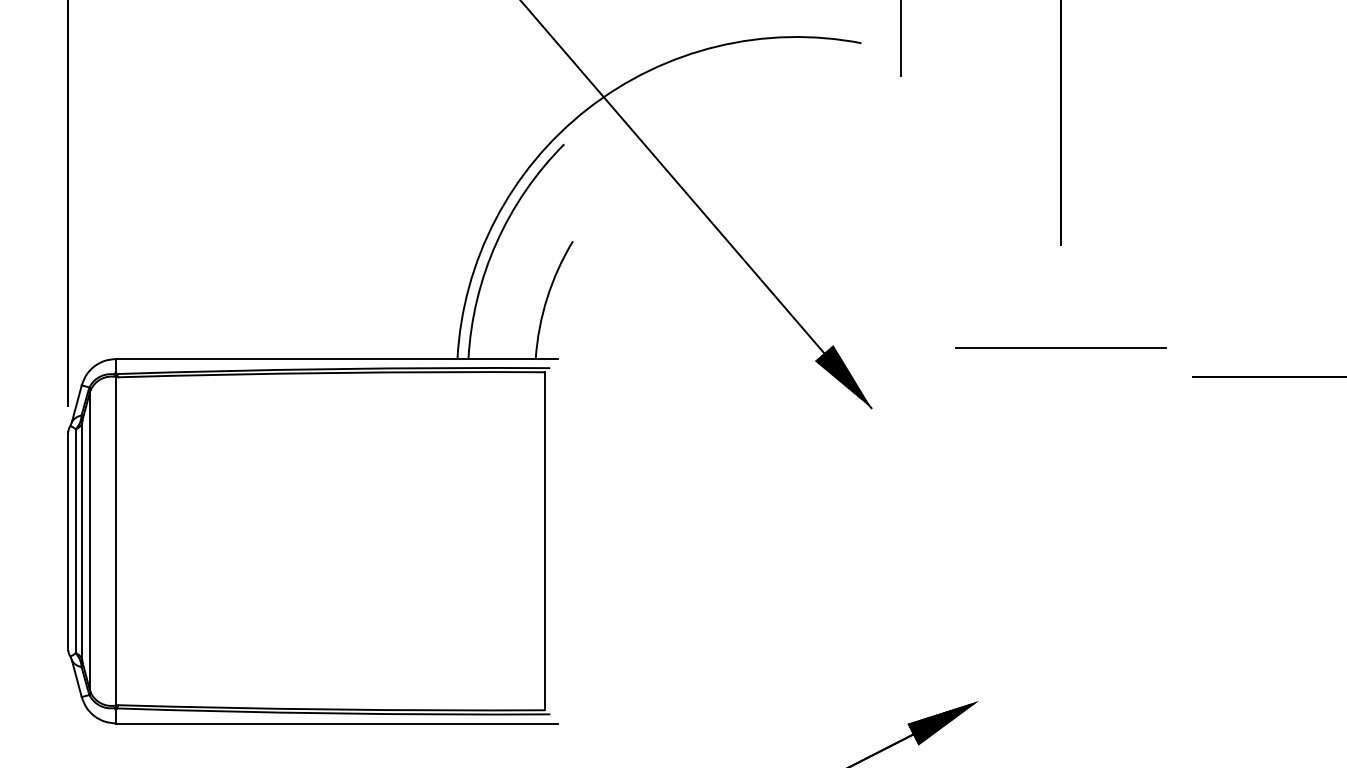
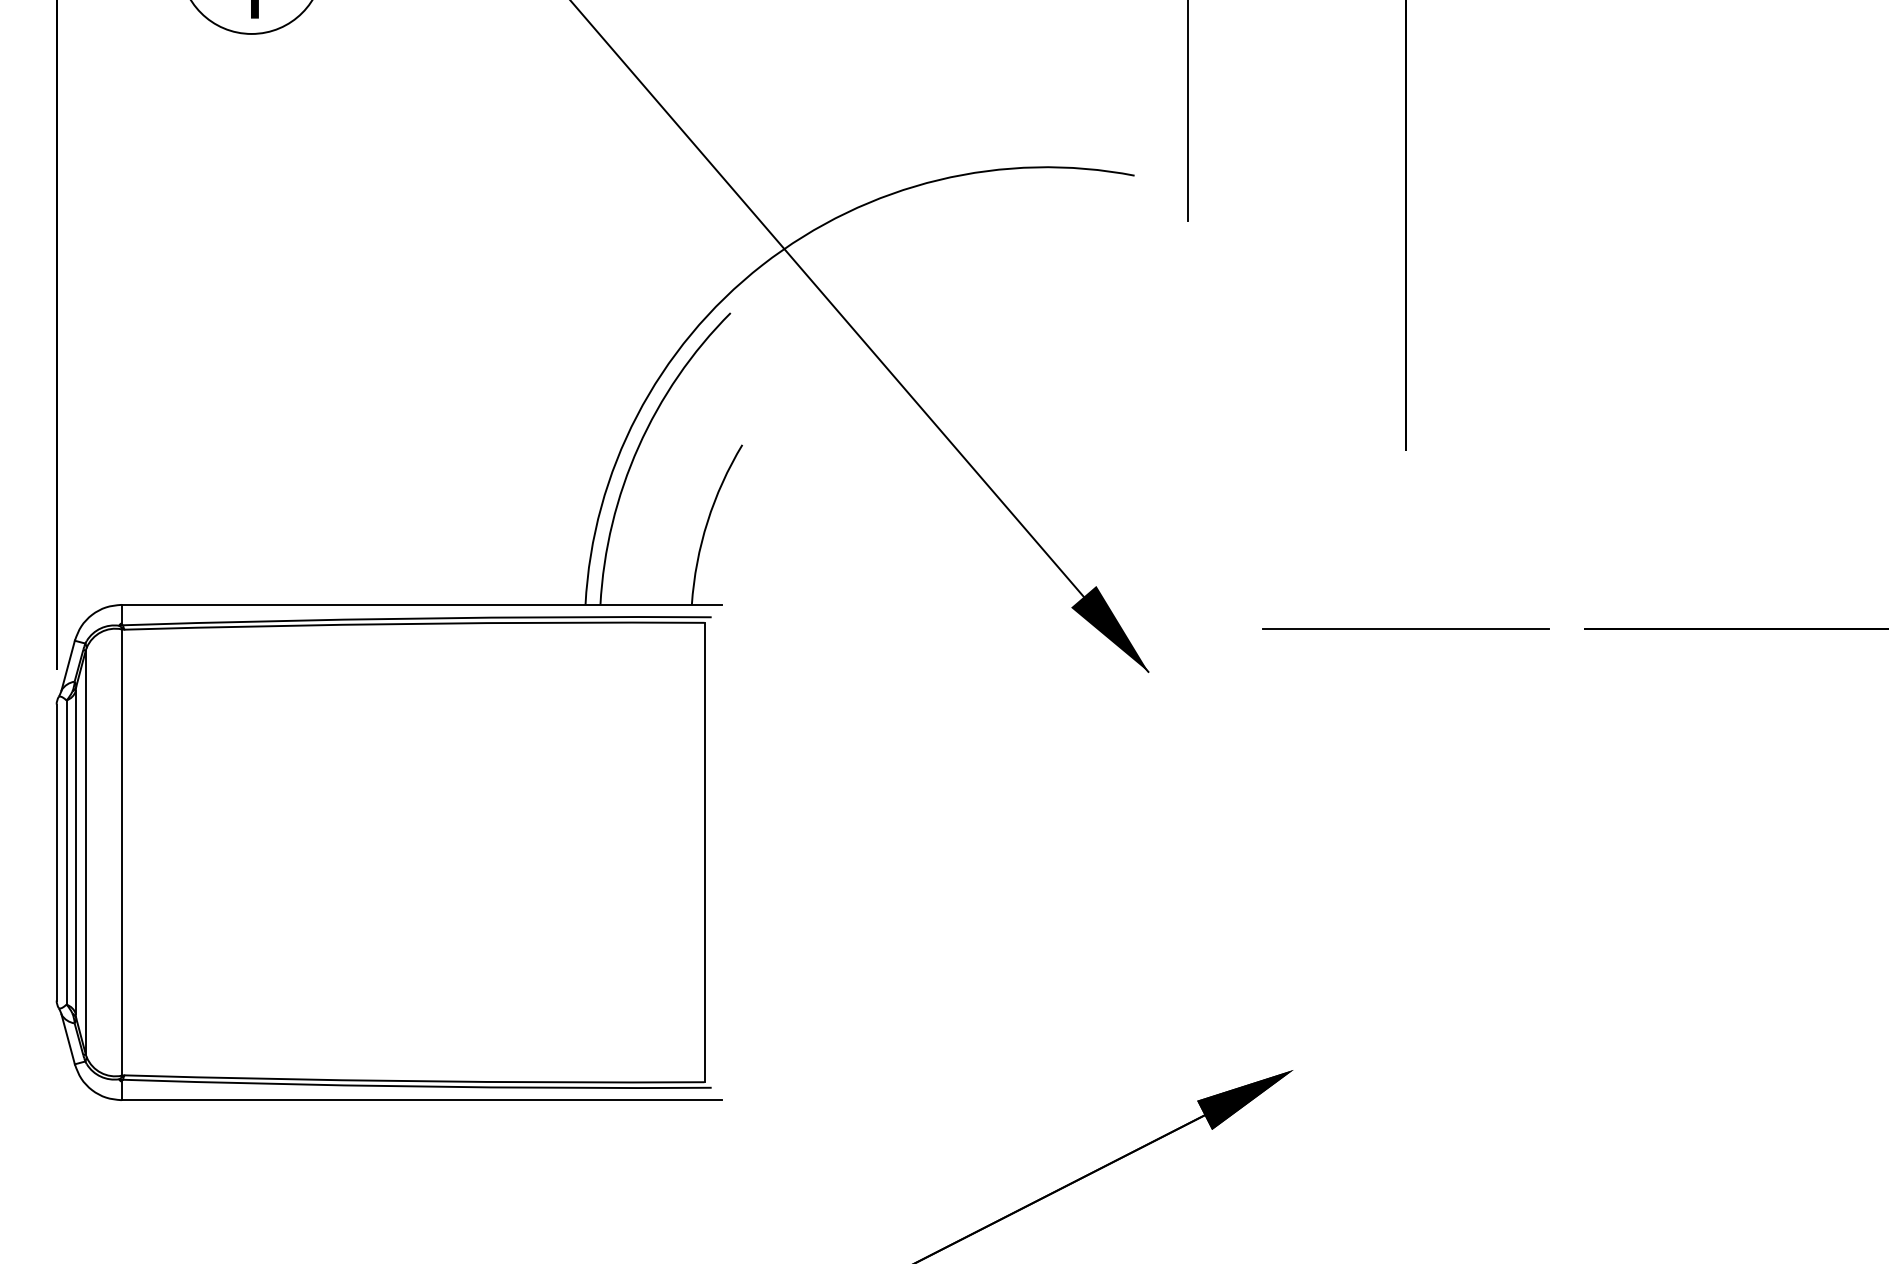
line: (1060, 347) -> (1405, 628), moved

